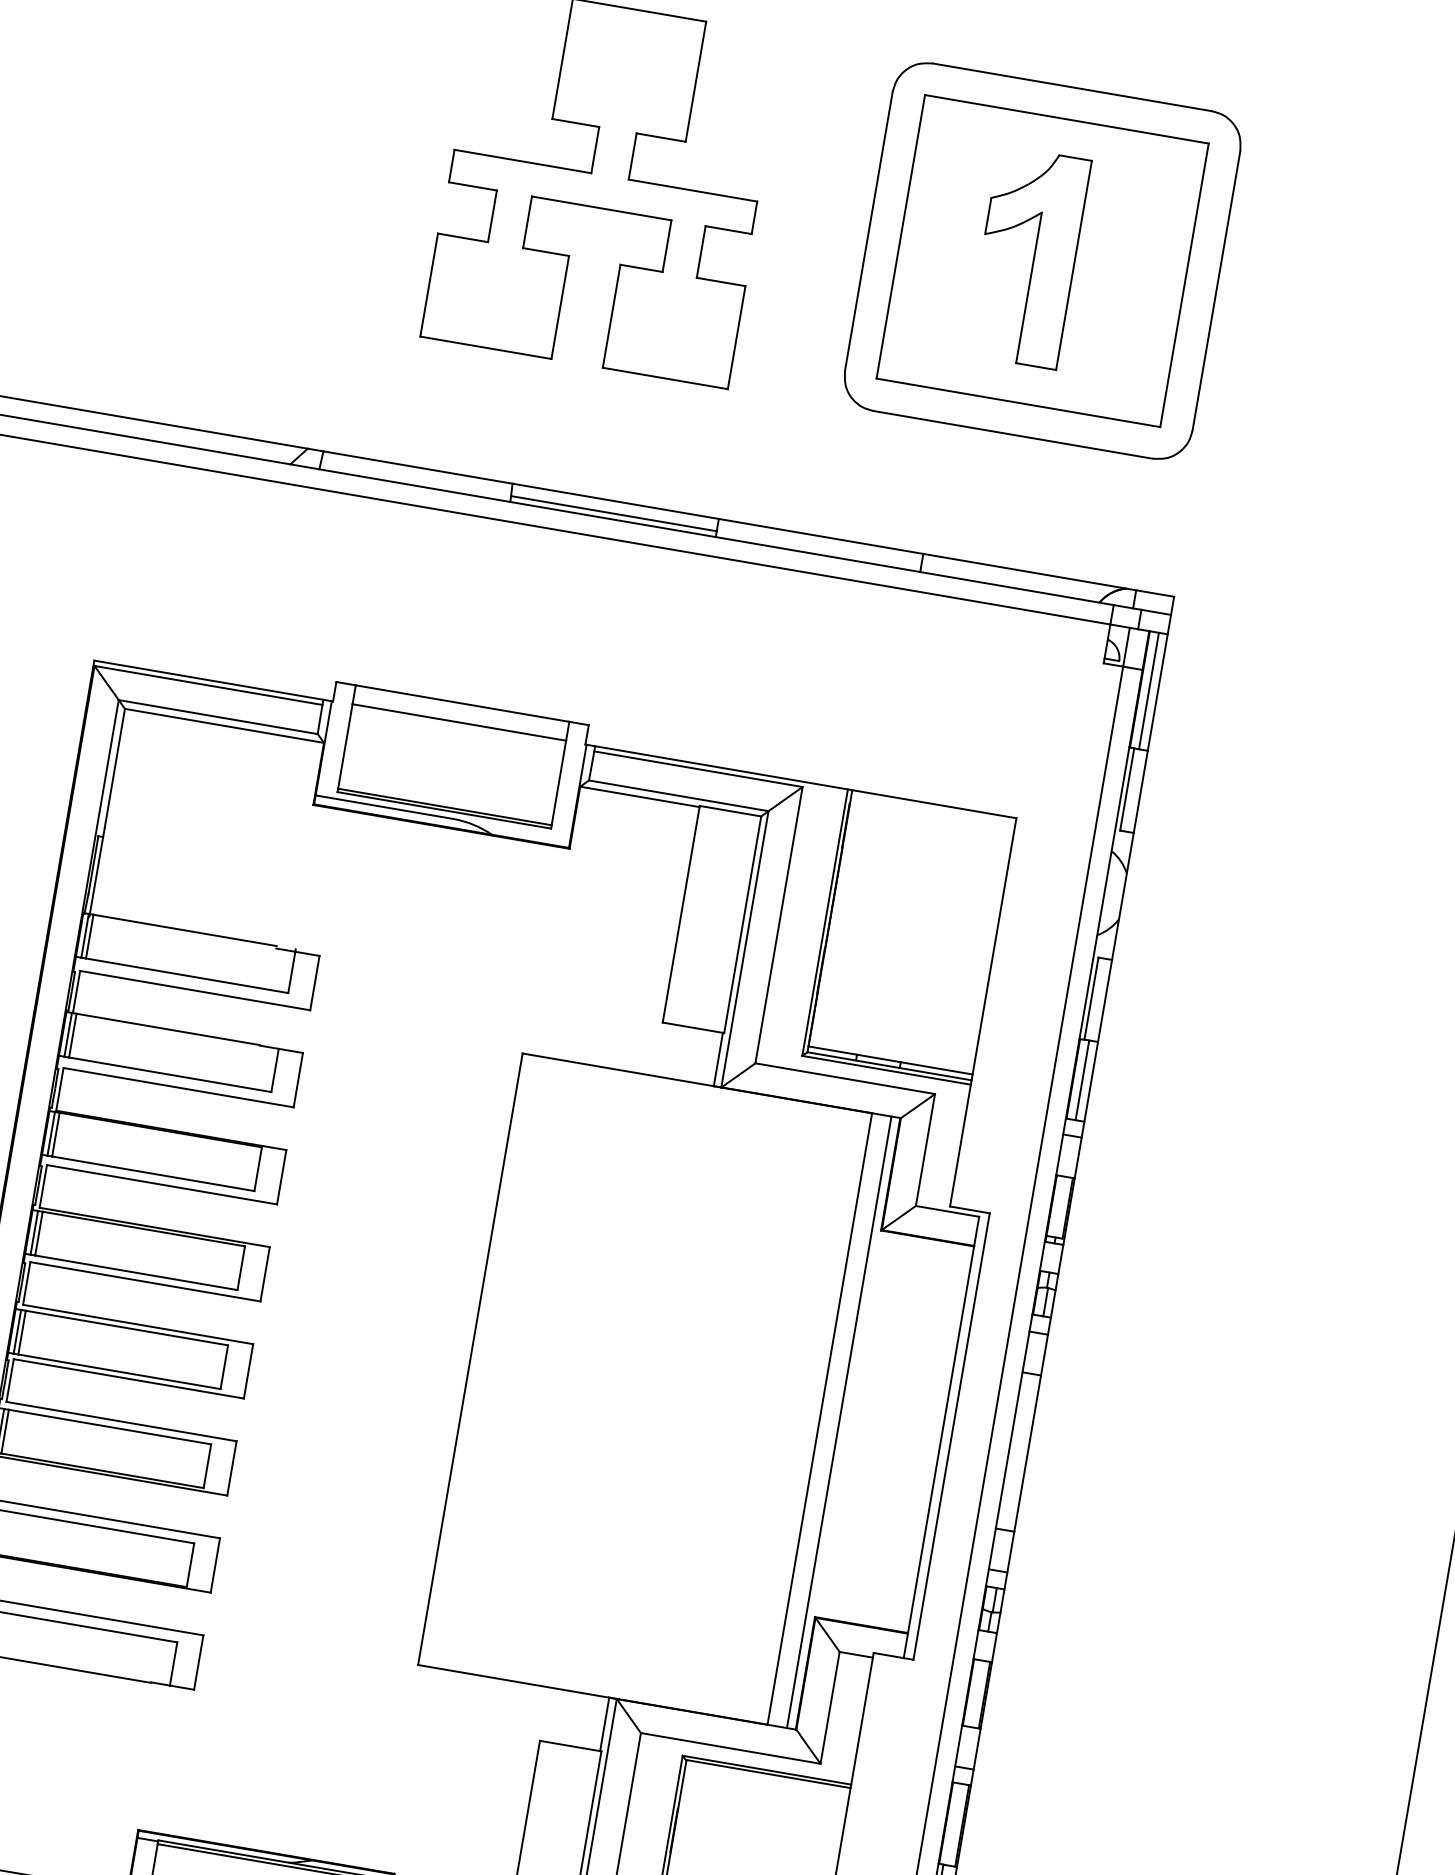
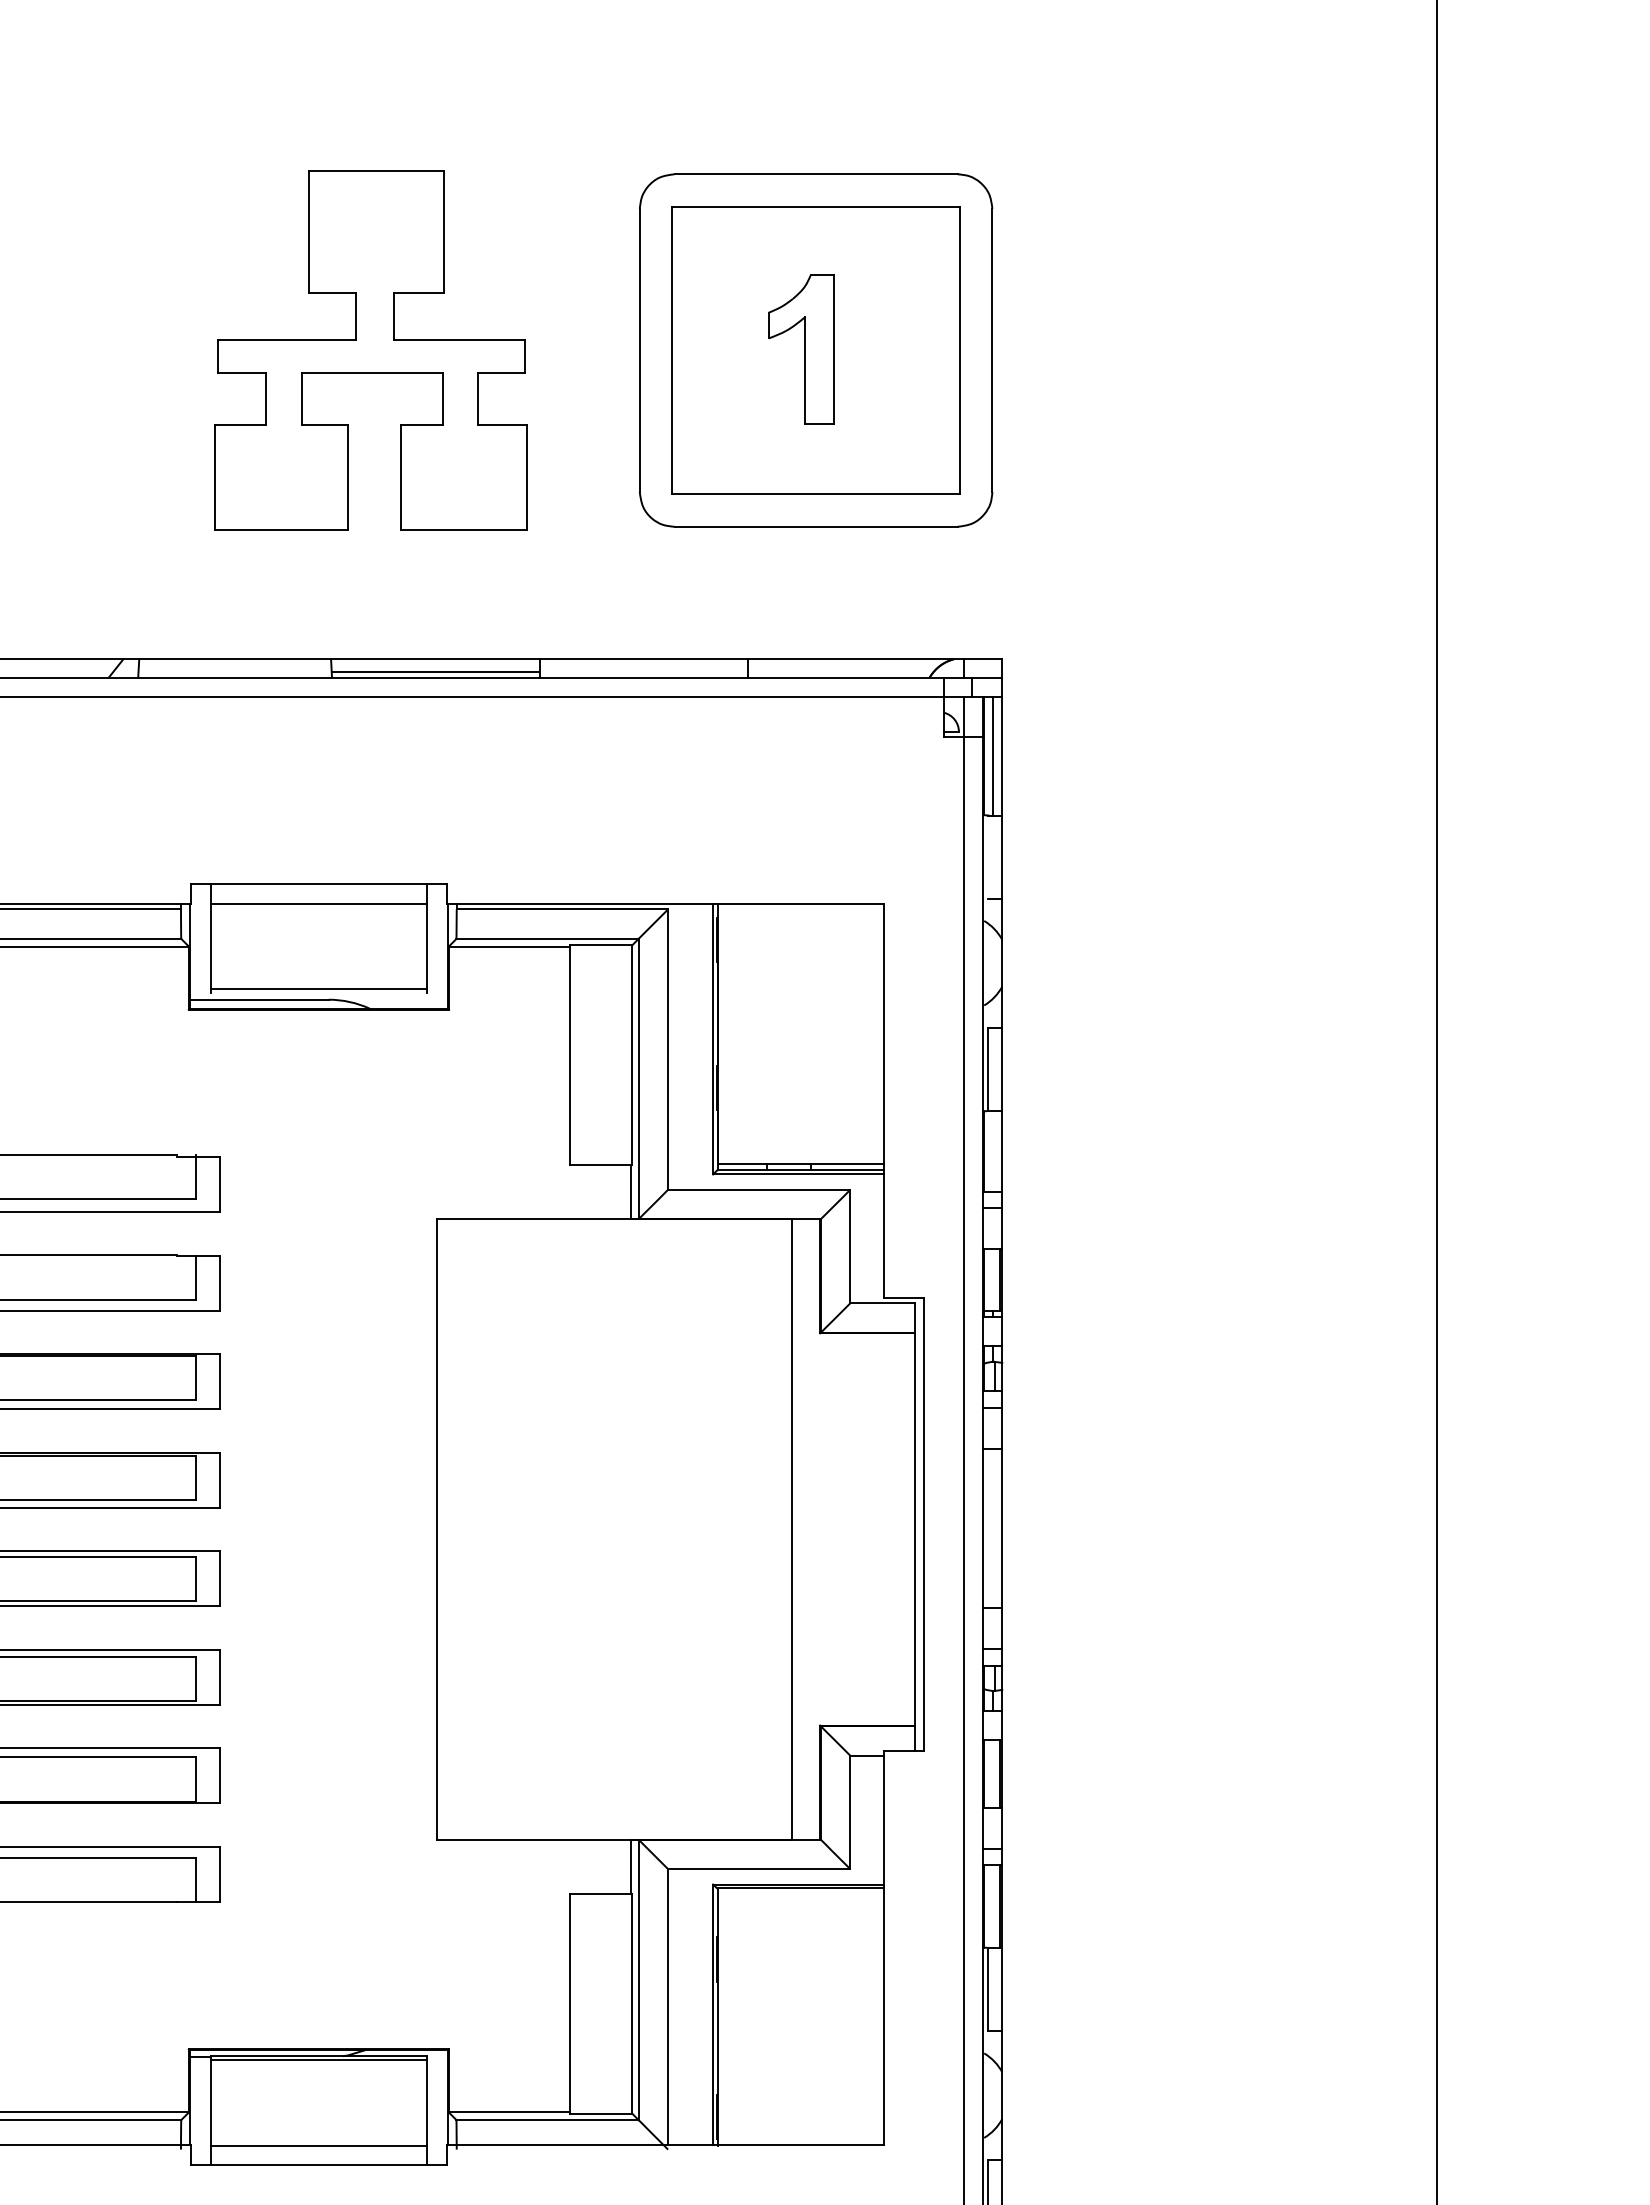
part: (1028, 257) -> (801, 349), size x0.7
line: (1127, 788) -> (988, 856), removed
line: (444, 810) -> (318, 992), removed
line: (1082, 1079) -> (993, 1150), removed
line: (839, 1422) -> (811, 1529), removed

